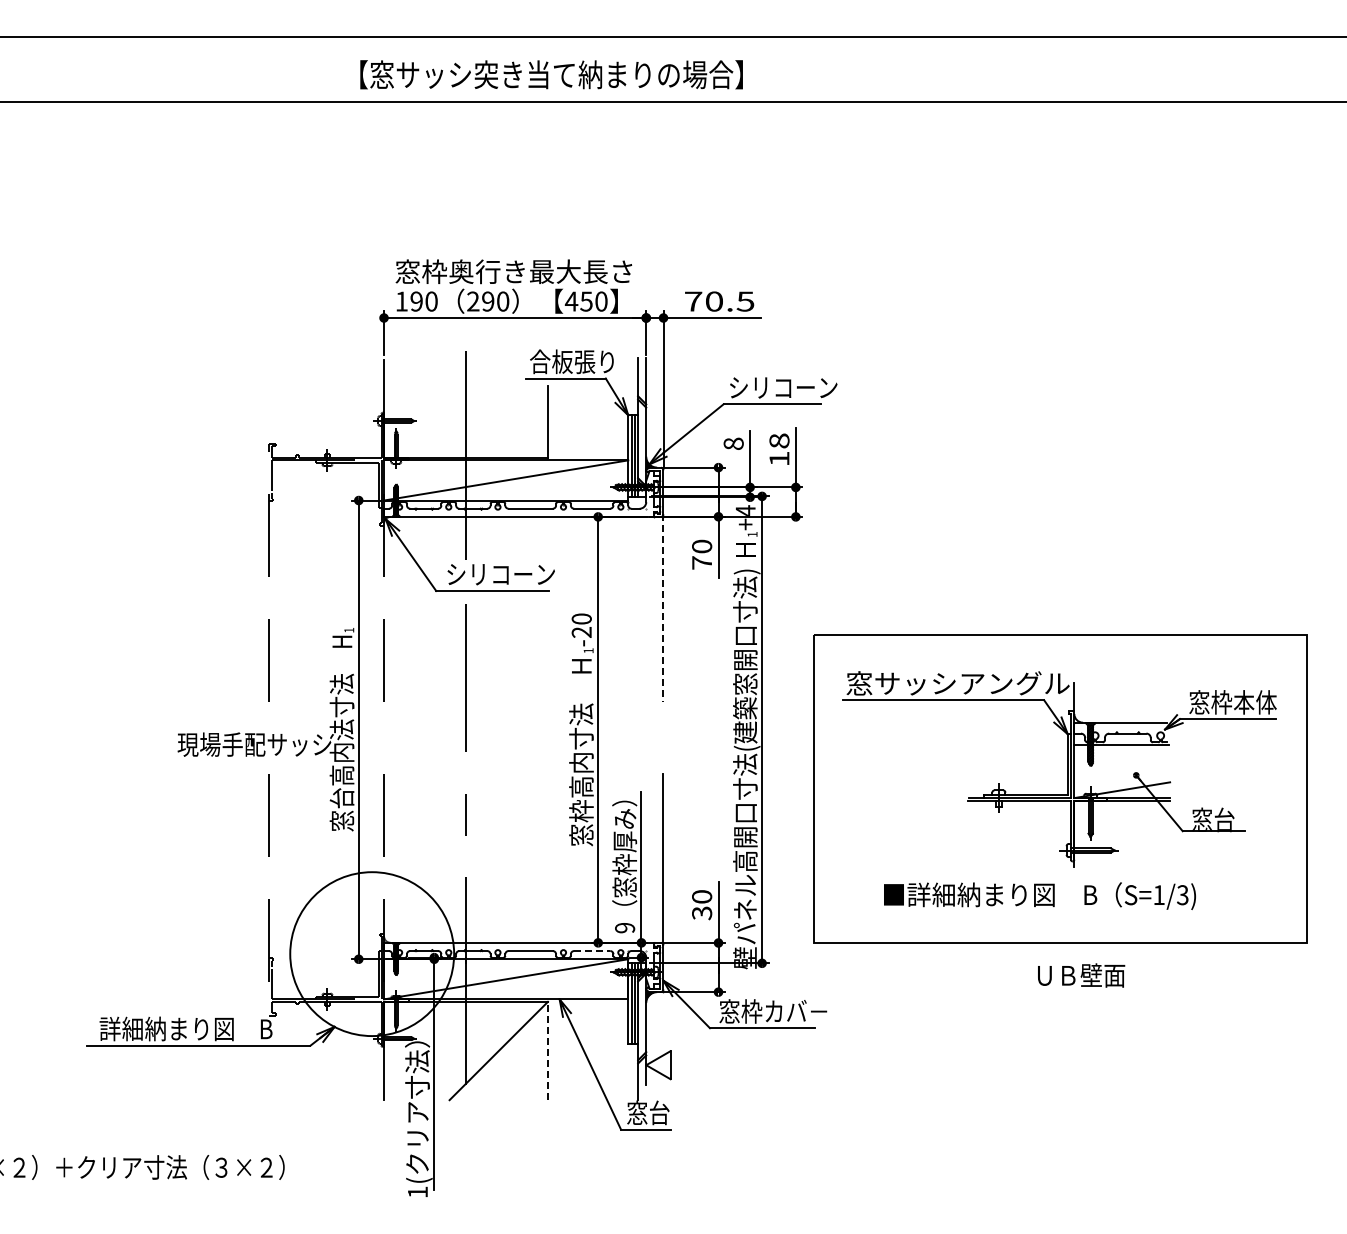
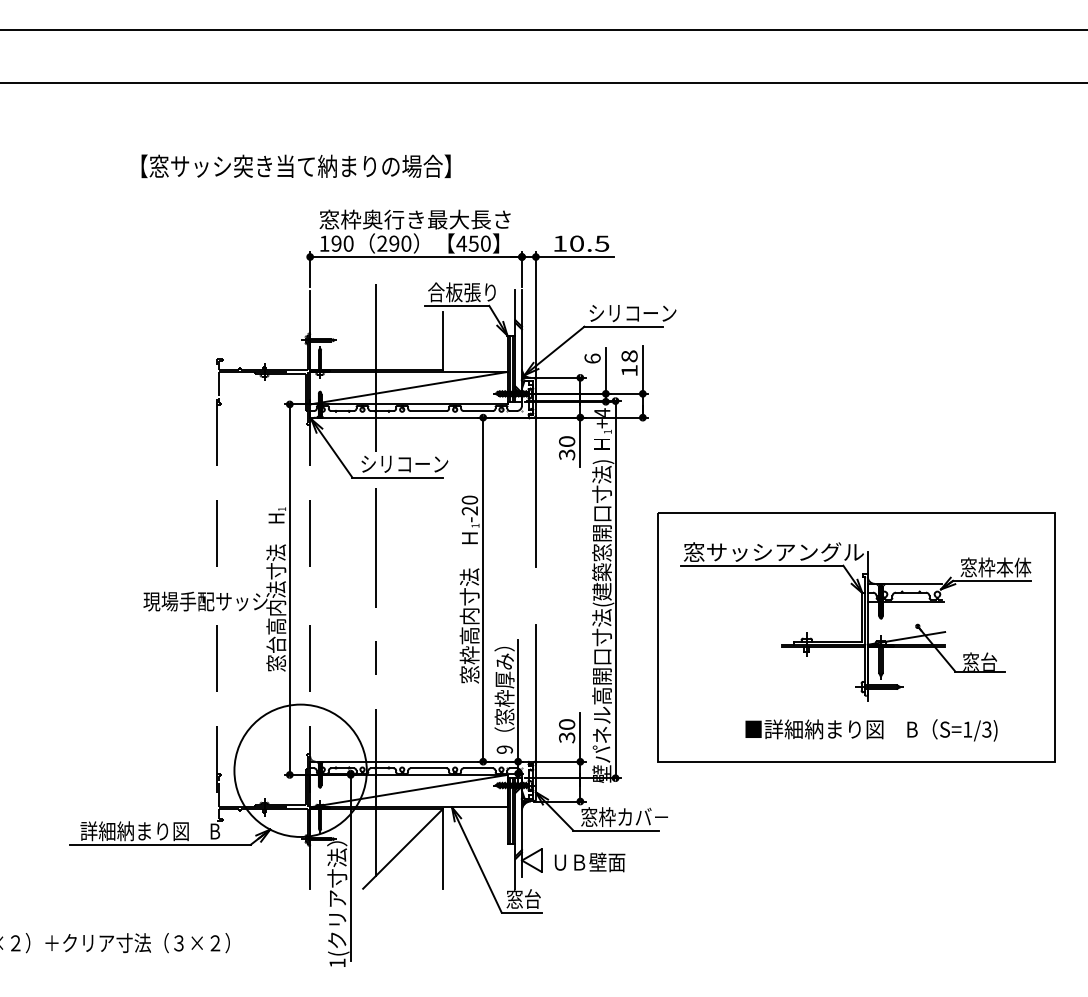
text: (551, 74) -> (296, 166), moved
text: (693, 301) -> (560, 243), 70.5 -> 10.5
text: (733, 443) -> (592, 358), 8 -> 6
text: (702, 562) -> (567, 454), 70 -> 30
line: (663, 608) -> (535, 491), dashed -> solid
text: (1039, 895) -> (871, 729), moved
line: (592, 951) -> (478, 768), dashed -> solid
text: (1081, 975) -> (590, 862), moved
line: (547, 1050) -> (442, 848), dashed -> solid

